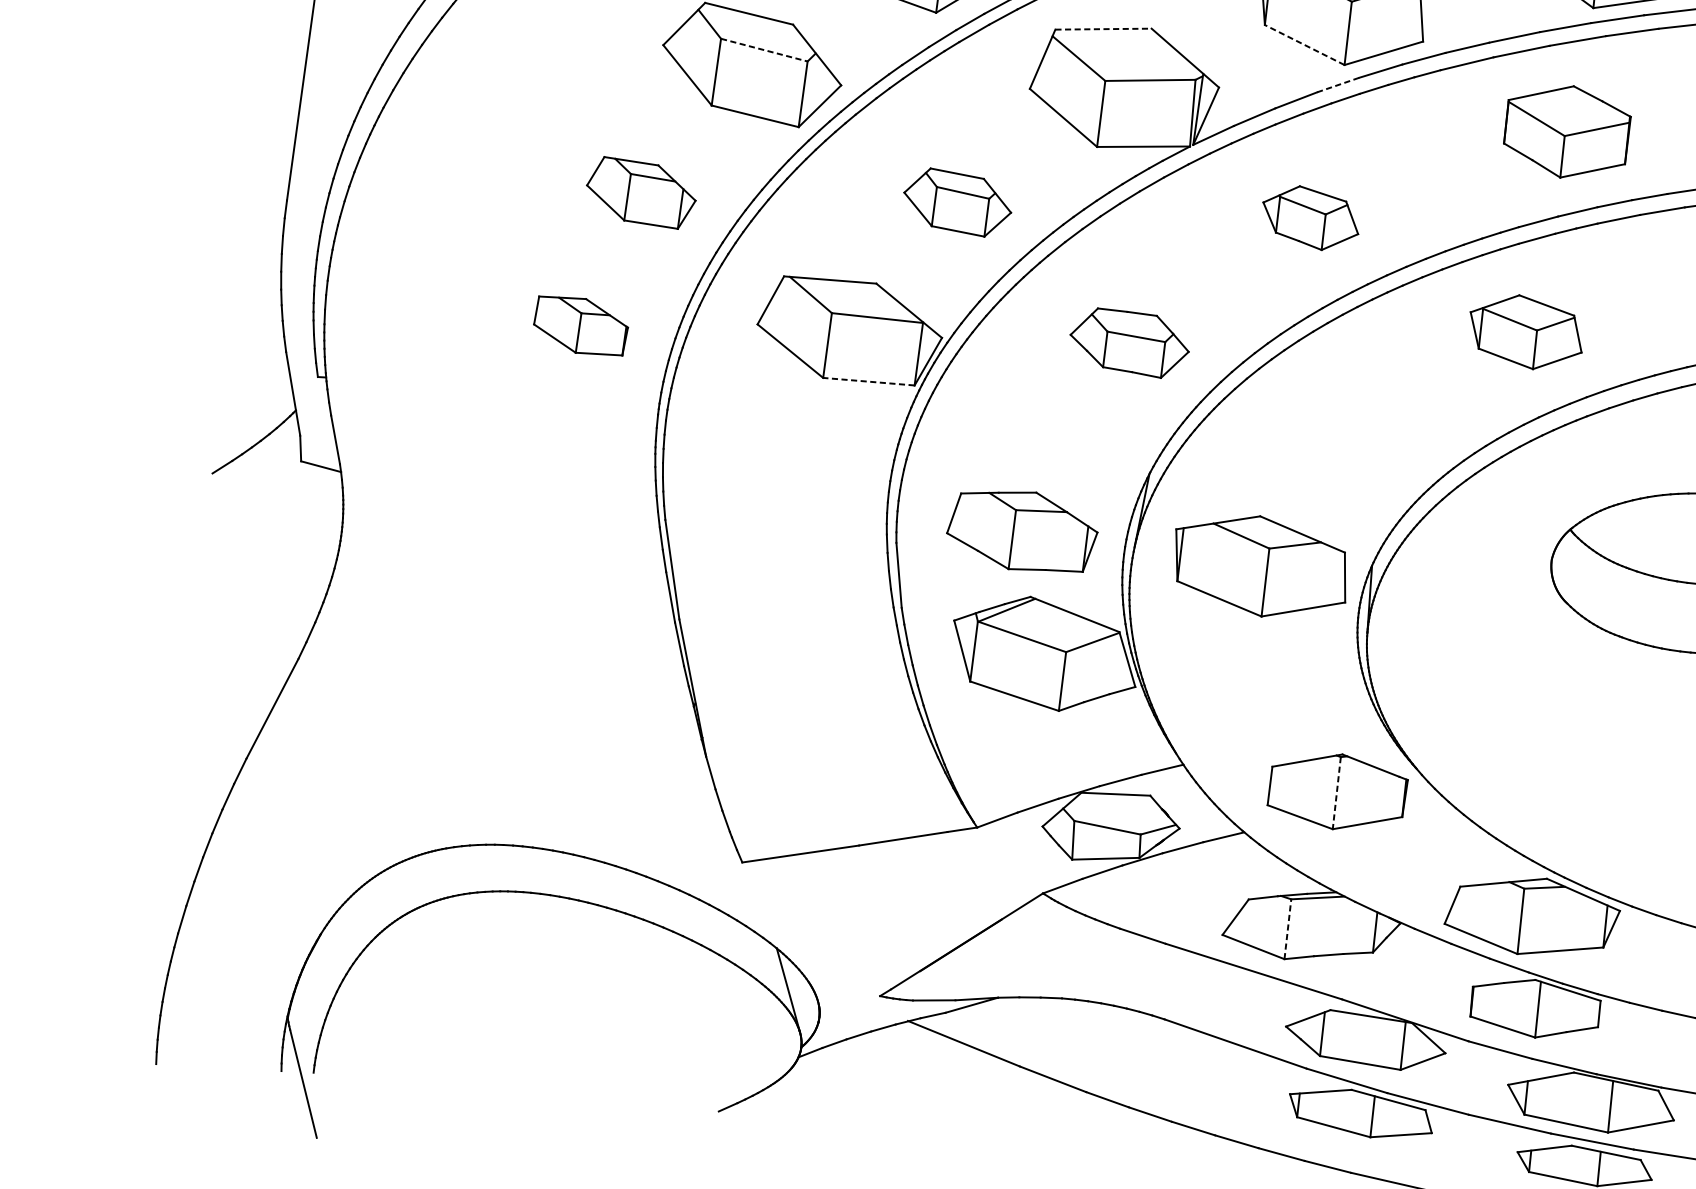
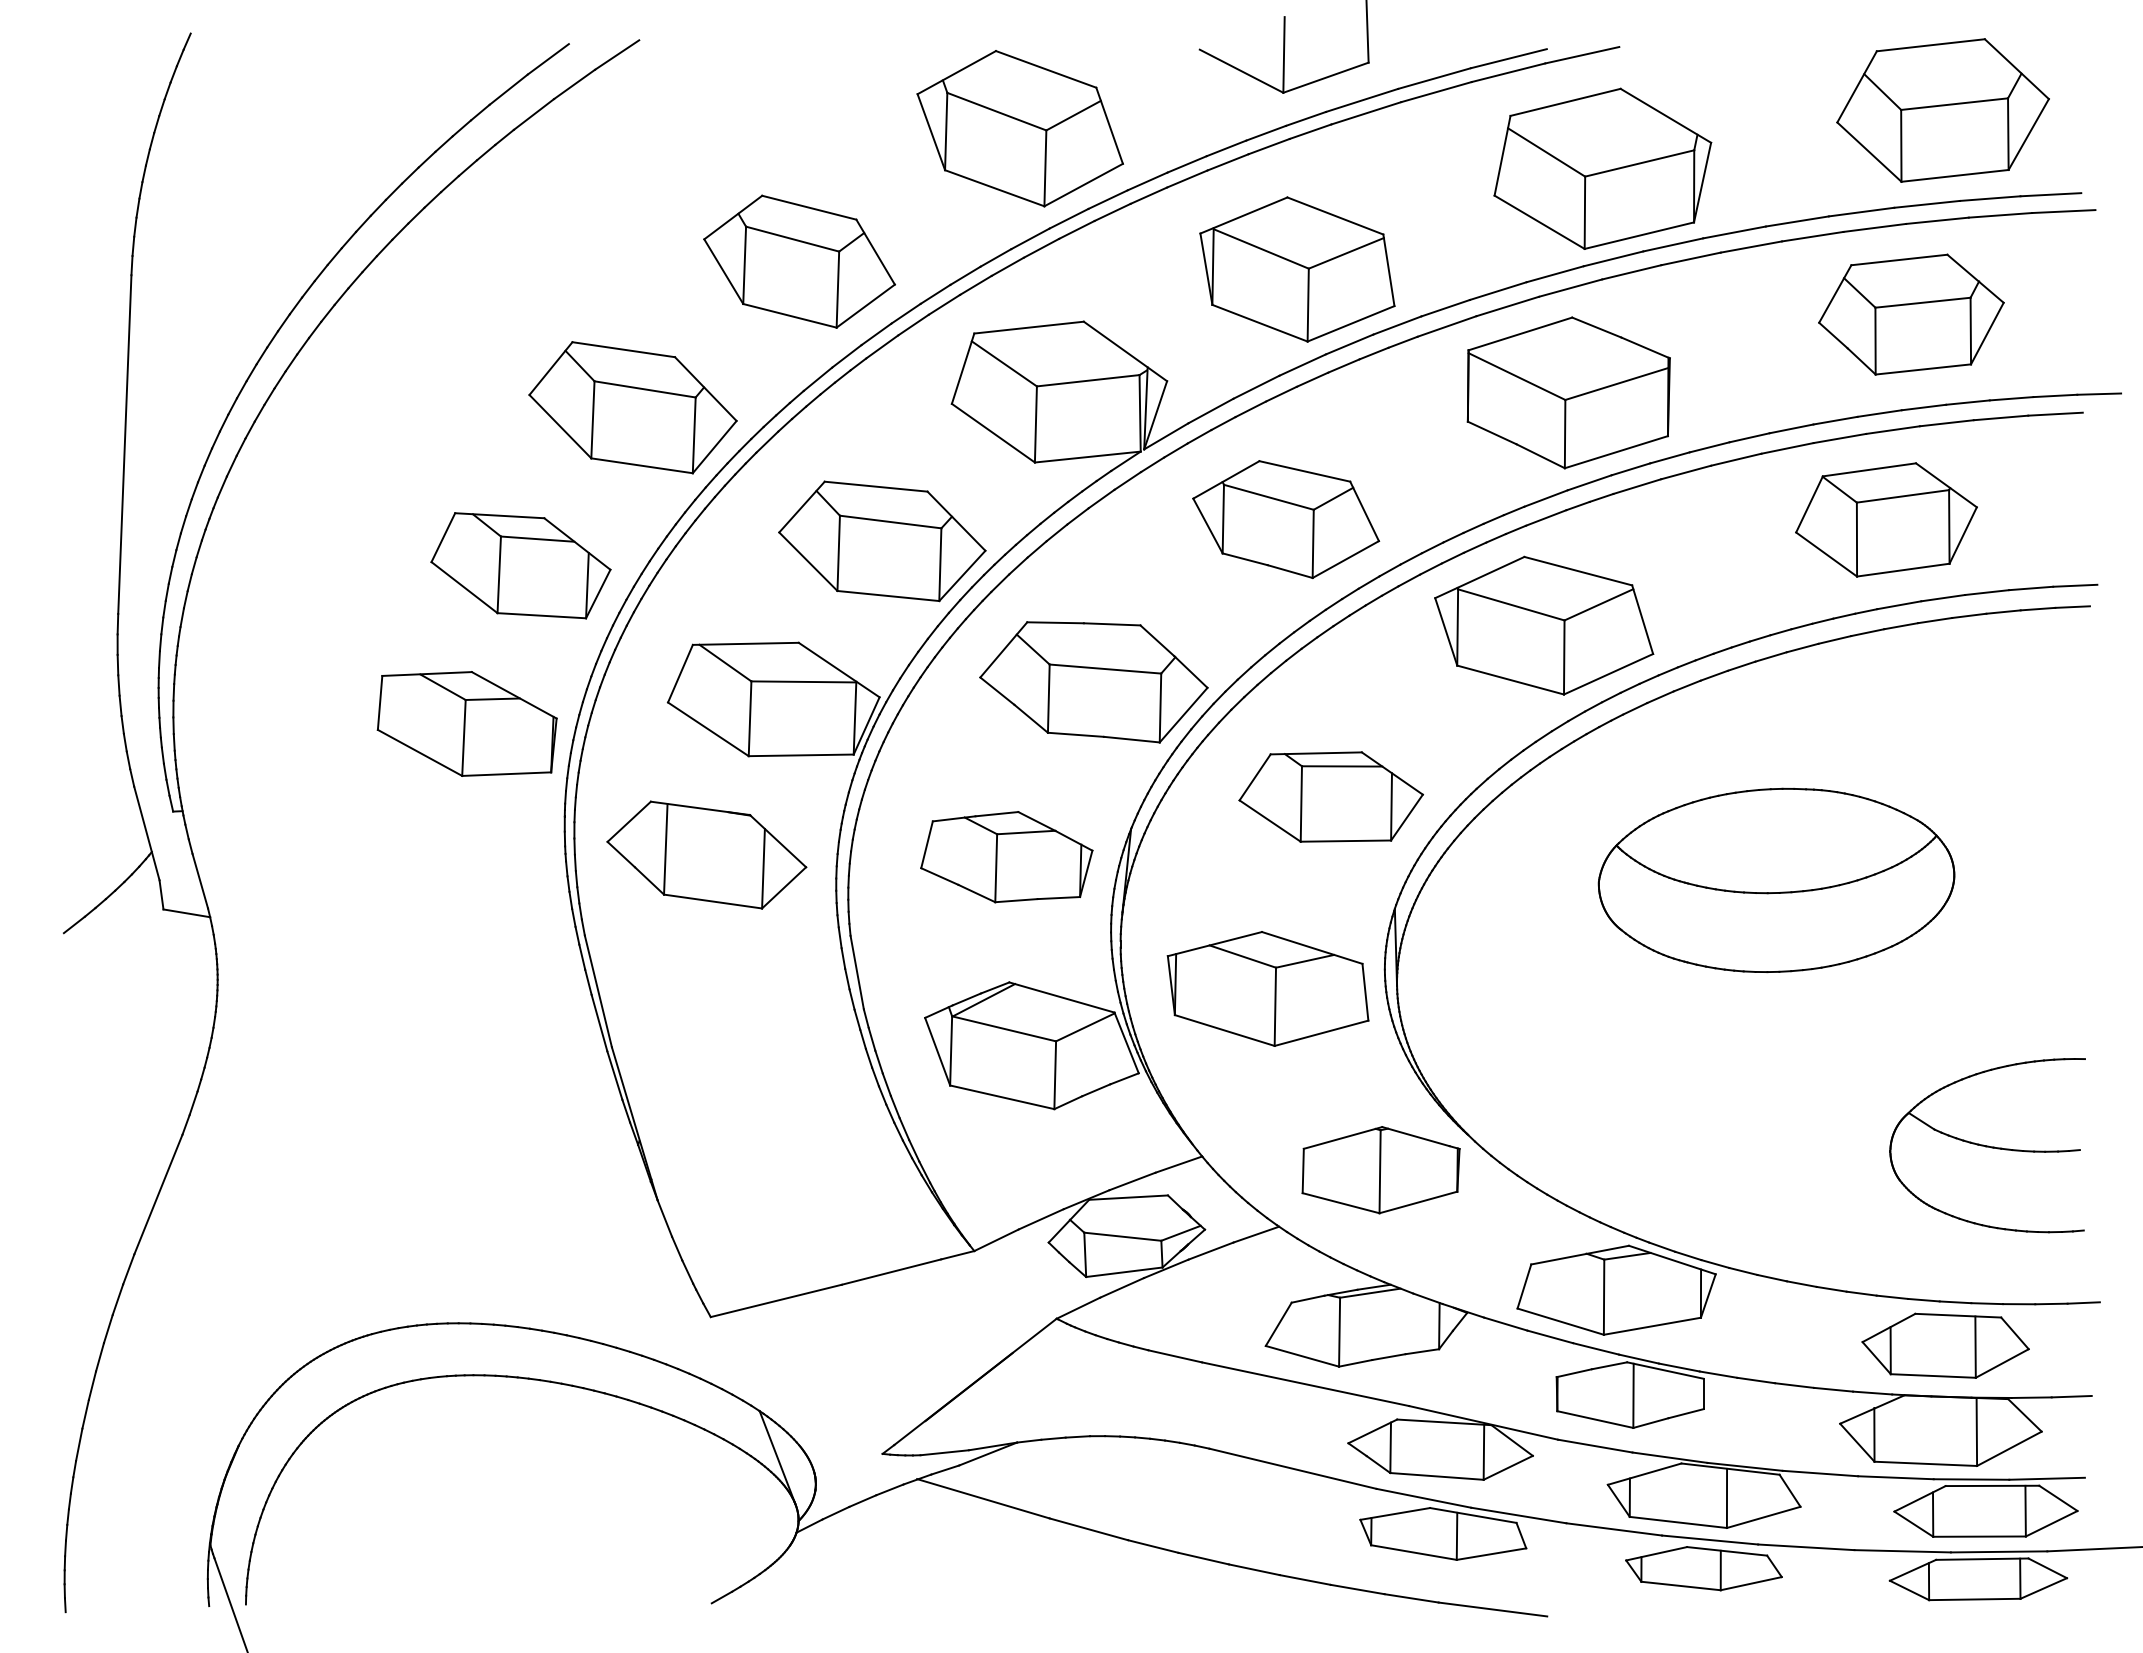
line: (1103, 29) -> (1029, 327), dashed -> solid
line: (1304, 45) -> (1259, 323), dashed -> solid
line: (764, 50) -> (645, 389), dashed -> solid
line: (1338, 85) -> (1302, 365), dashed -> solid
part: (1567, 131) -> (1568, 392), size x1.43
part: (640, 192) -> (520, 565), size x1.43
part: (957, 202) -> (882, 541), size x1.67
part: (1311, 217) -> (1286, 519), size x1.67
part: (580, 325) -> (466, 723), size x1.67
part: (1526, 332) -> (1544, 625), size x1.67
part: (1129, 343) -> (1093, 682), size x1.67
line: (868, 381) -> (800, 755), dashed -> solid
part: (778, 459) -> (706, 854), added
part: (1325, 462) -> (1330, 796), added
part: (1022, 531) -> (1006, 857), moved
part: (1260, 565) -> (1267, 988), moved
line: (1337, 792) -> (1380, 1171), dashed -> solid
line: (1287, 928) -> (1339, 1331), dashed -> solid

